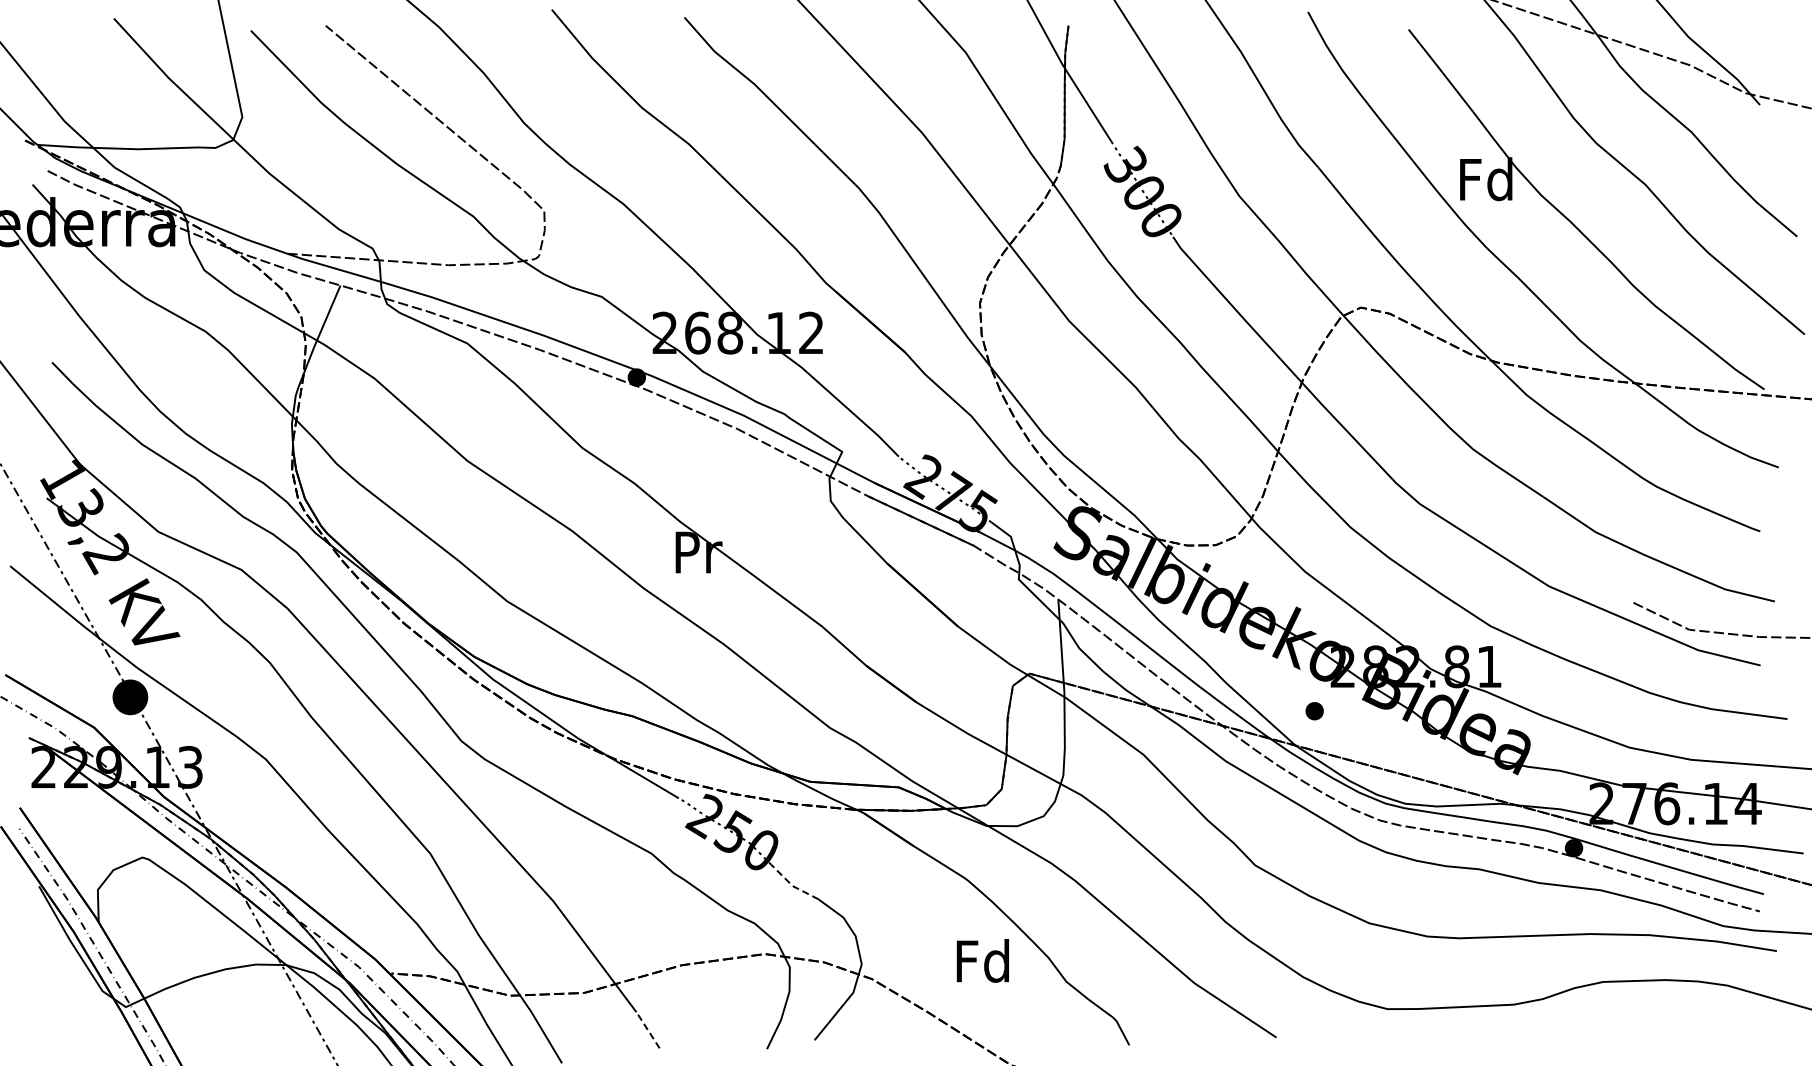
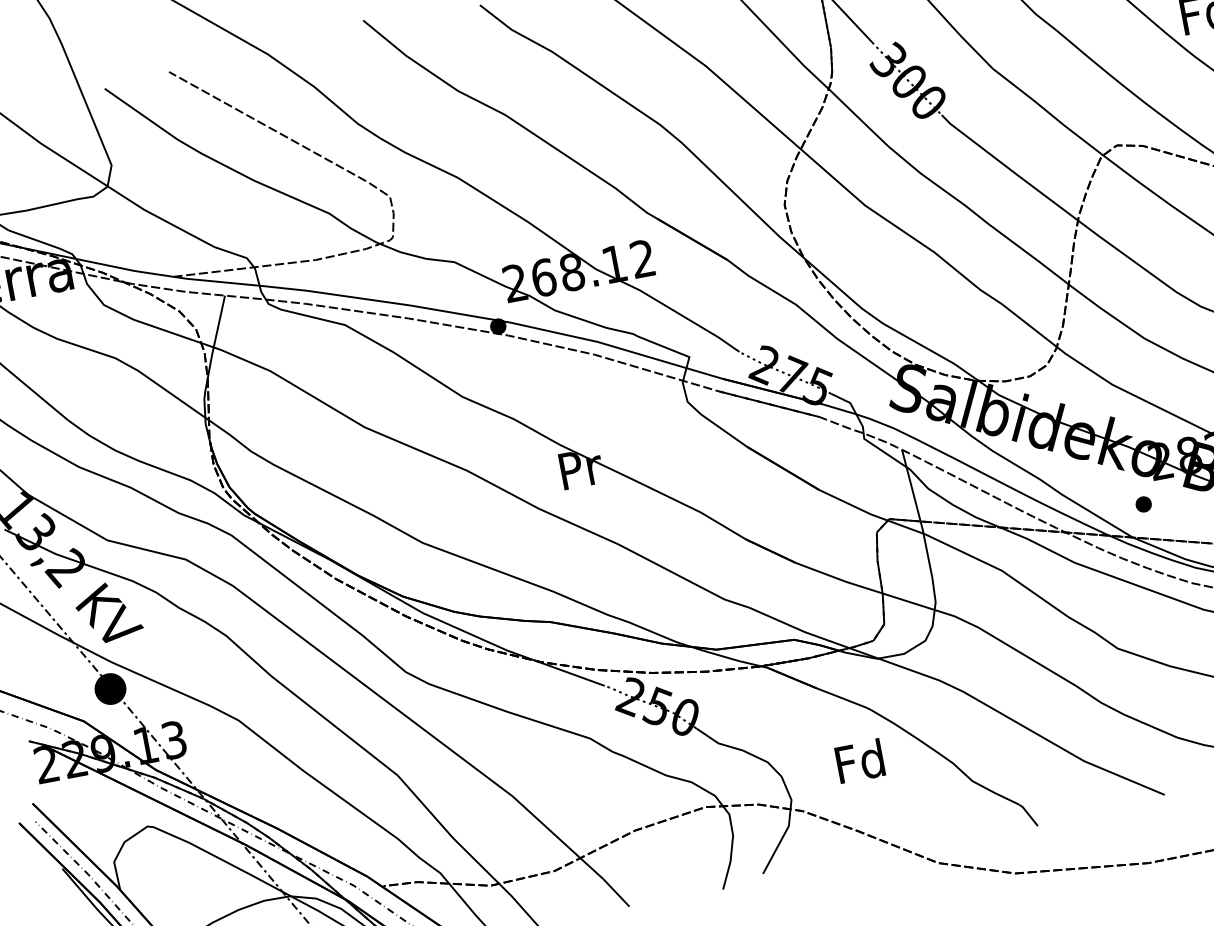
line: (792, 885) -> (718, 742), dashed -> solid
text: (982, 960) -> (859, 760), moved
line: (647, 1029) -> (615, 892), dashed -> solid

